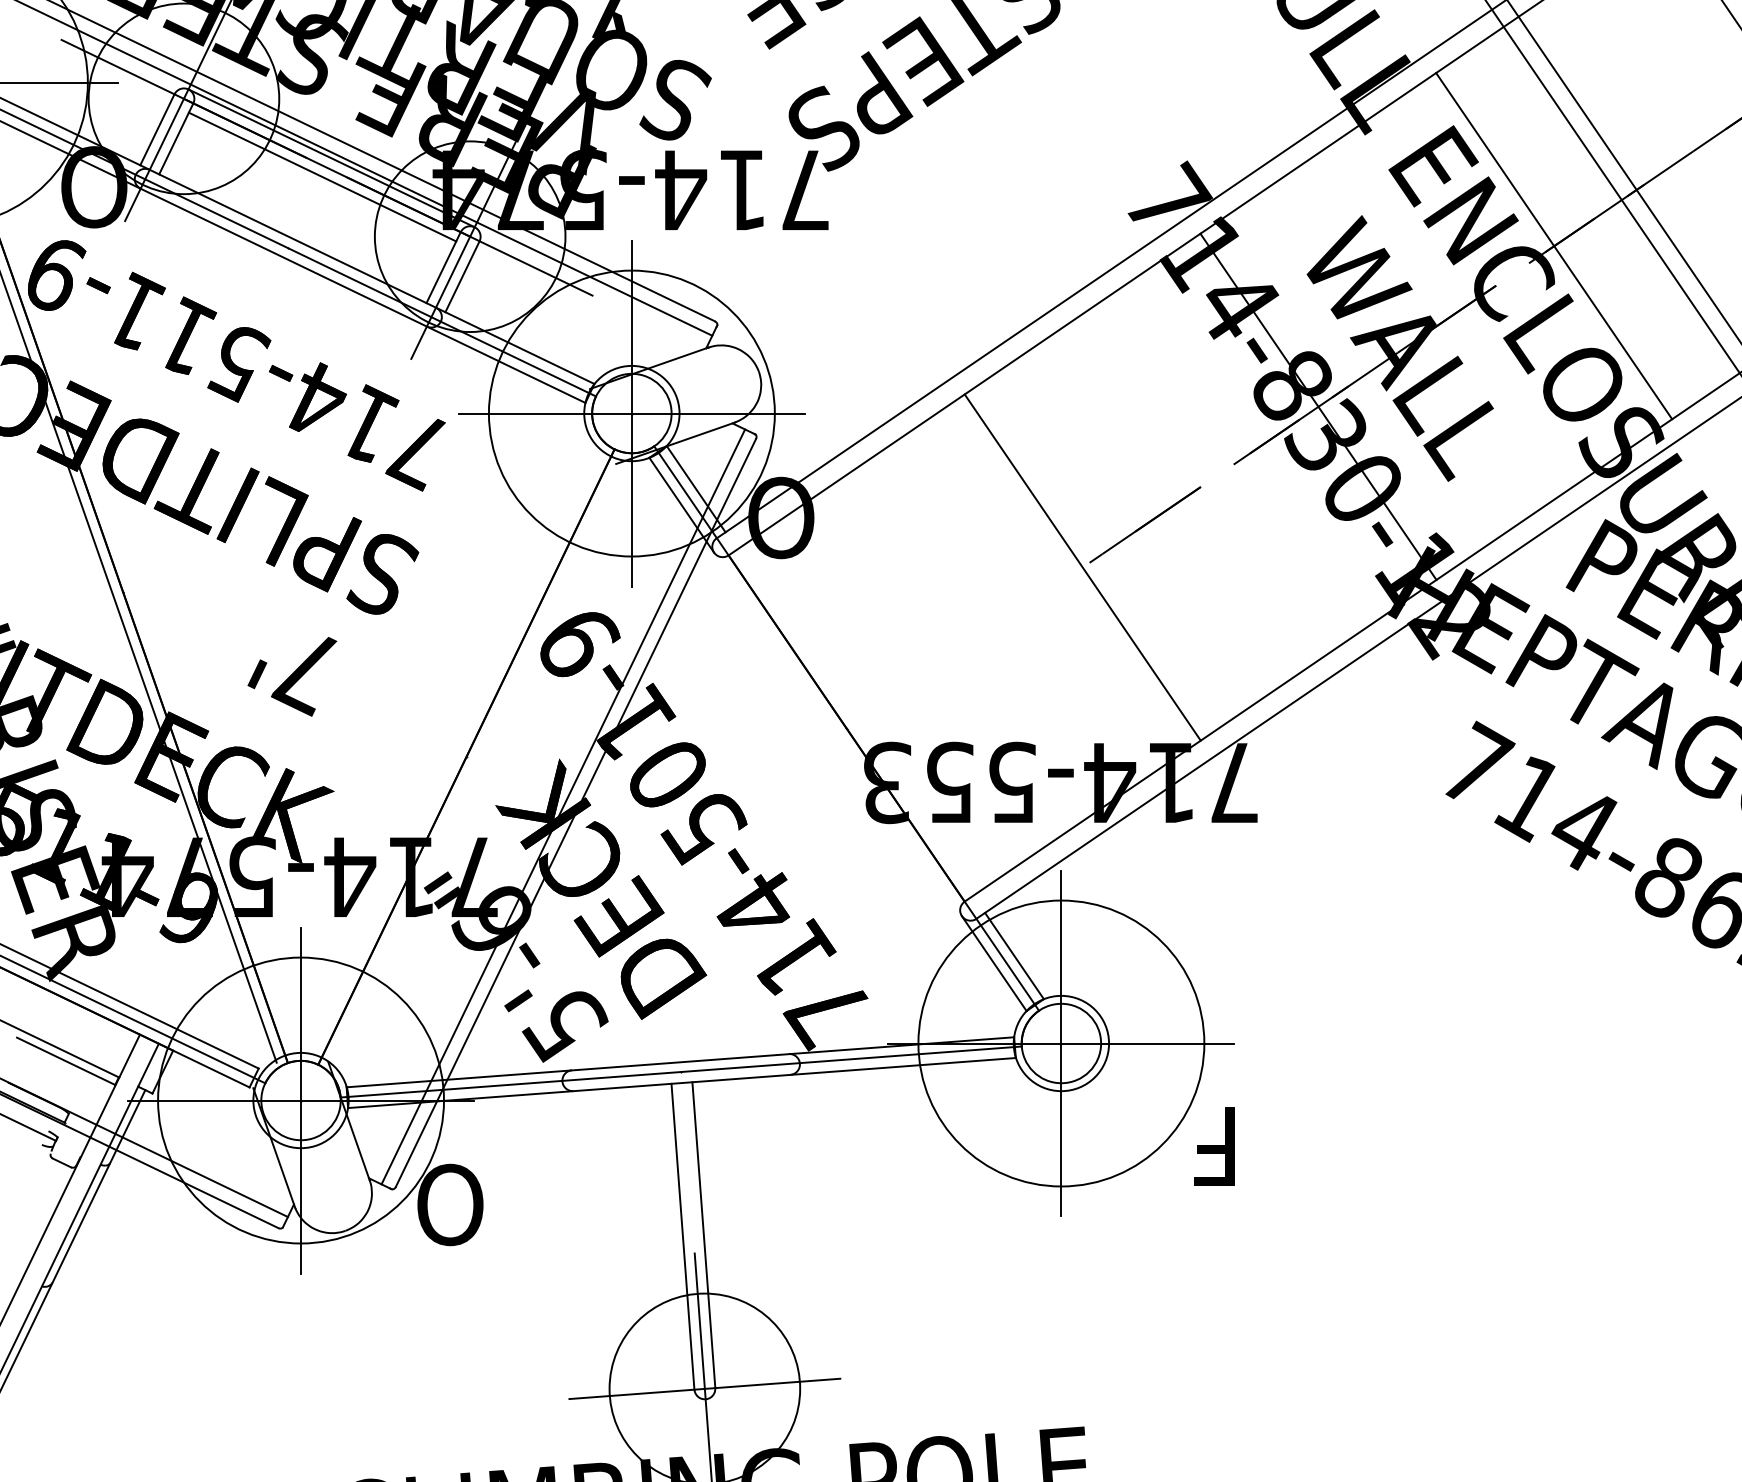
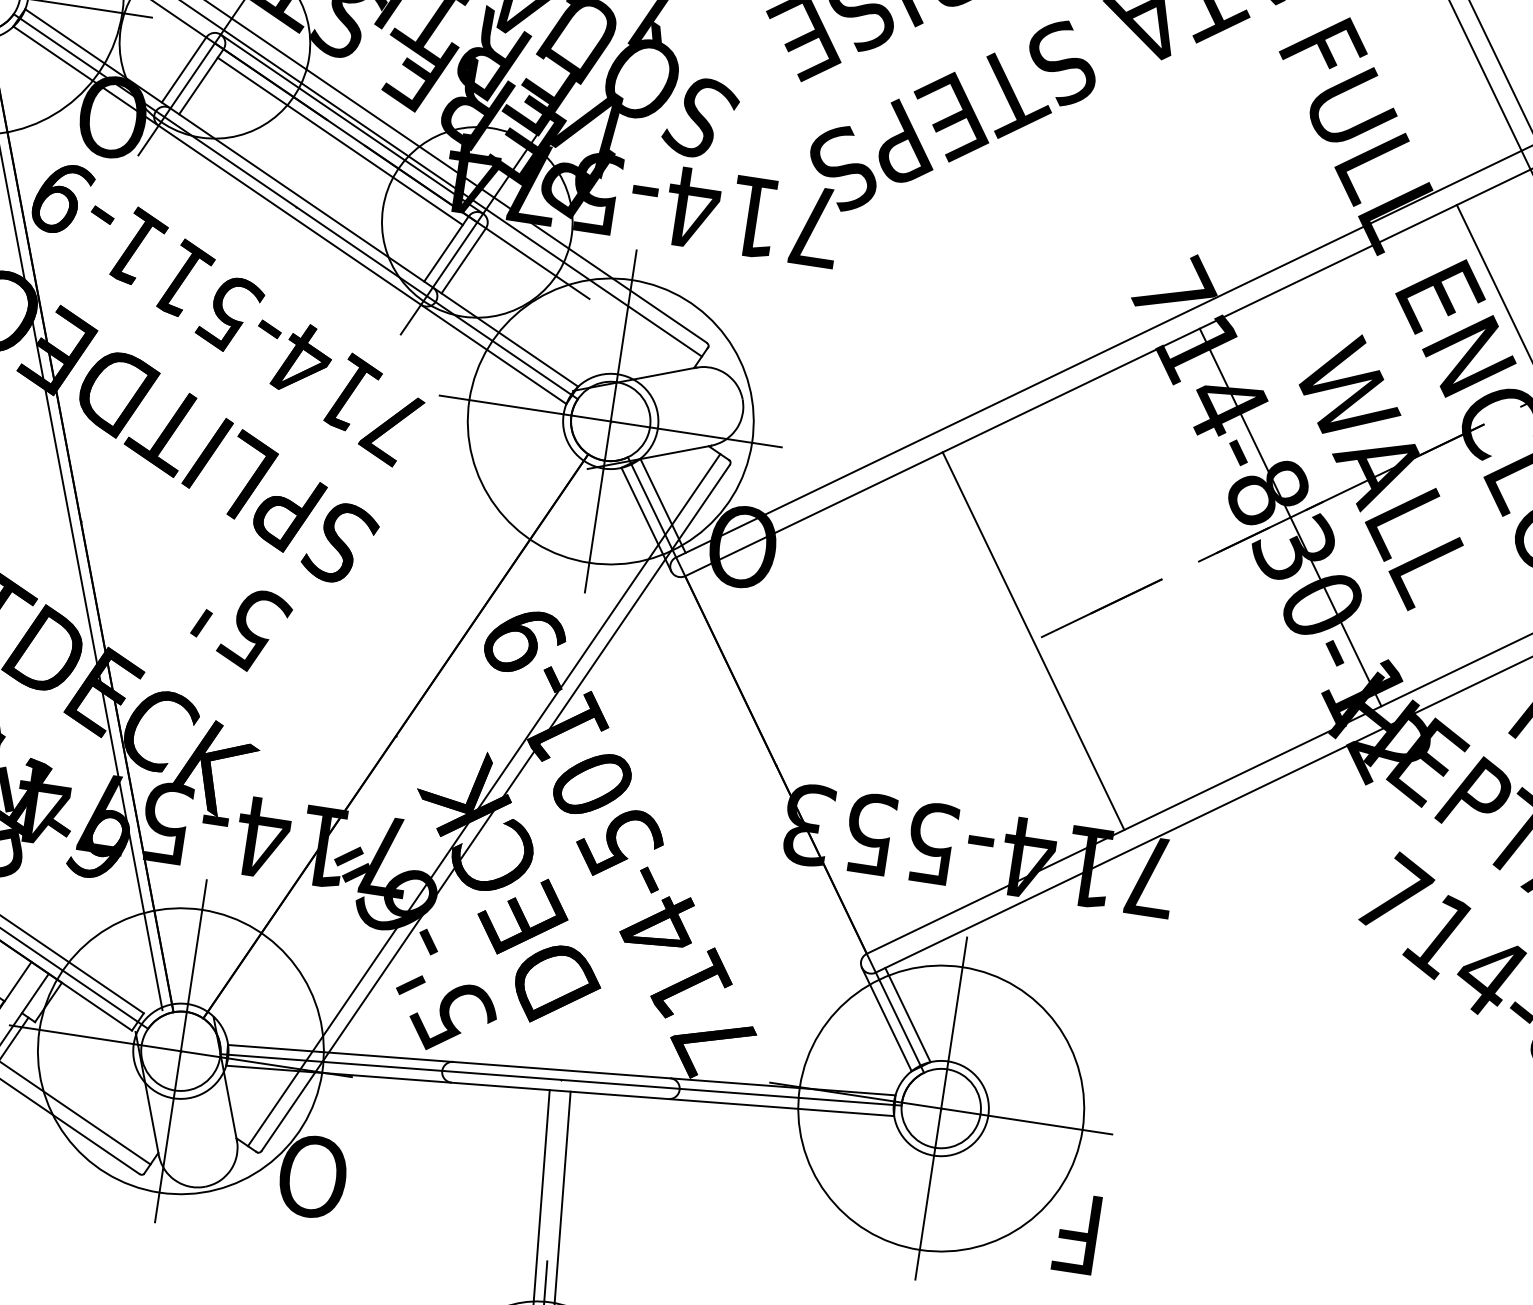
text: (308, 674) -> (251, 631), 7' -> 5'

